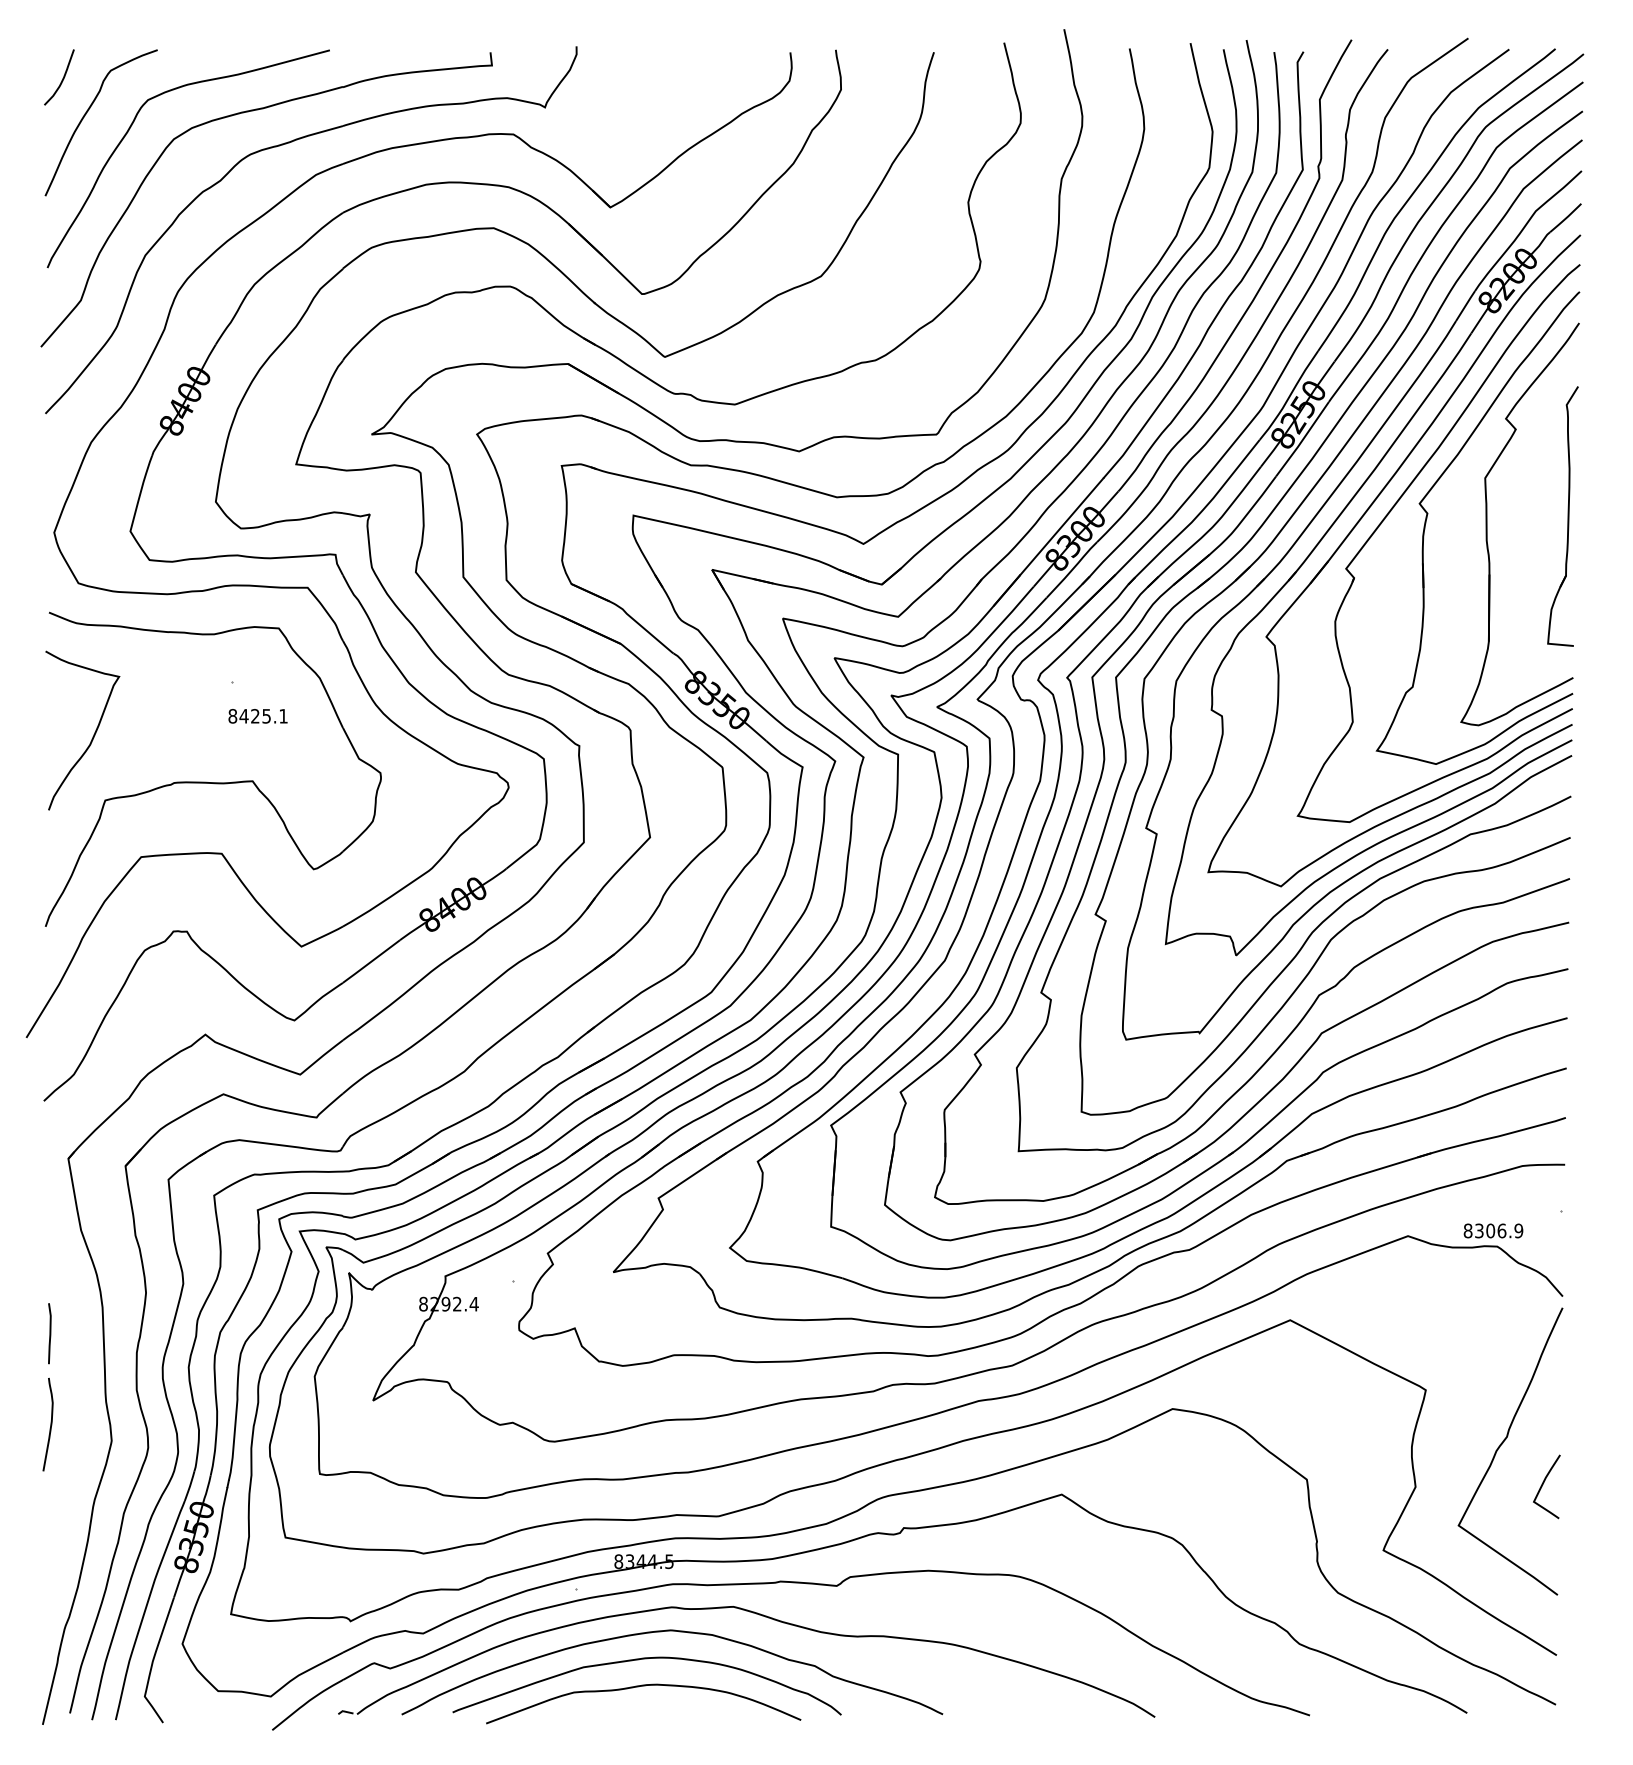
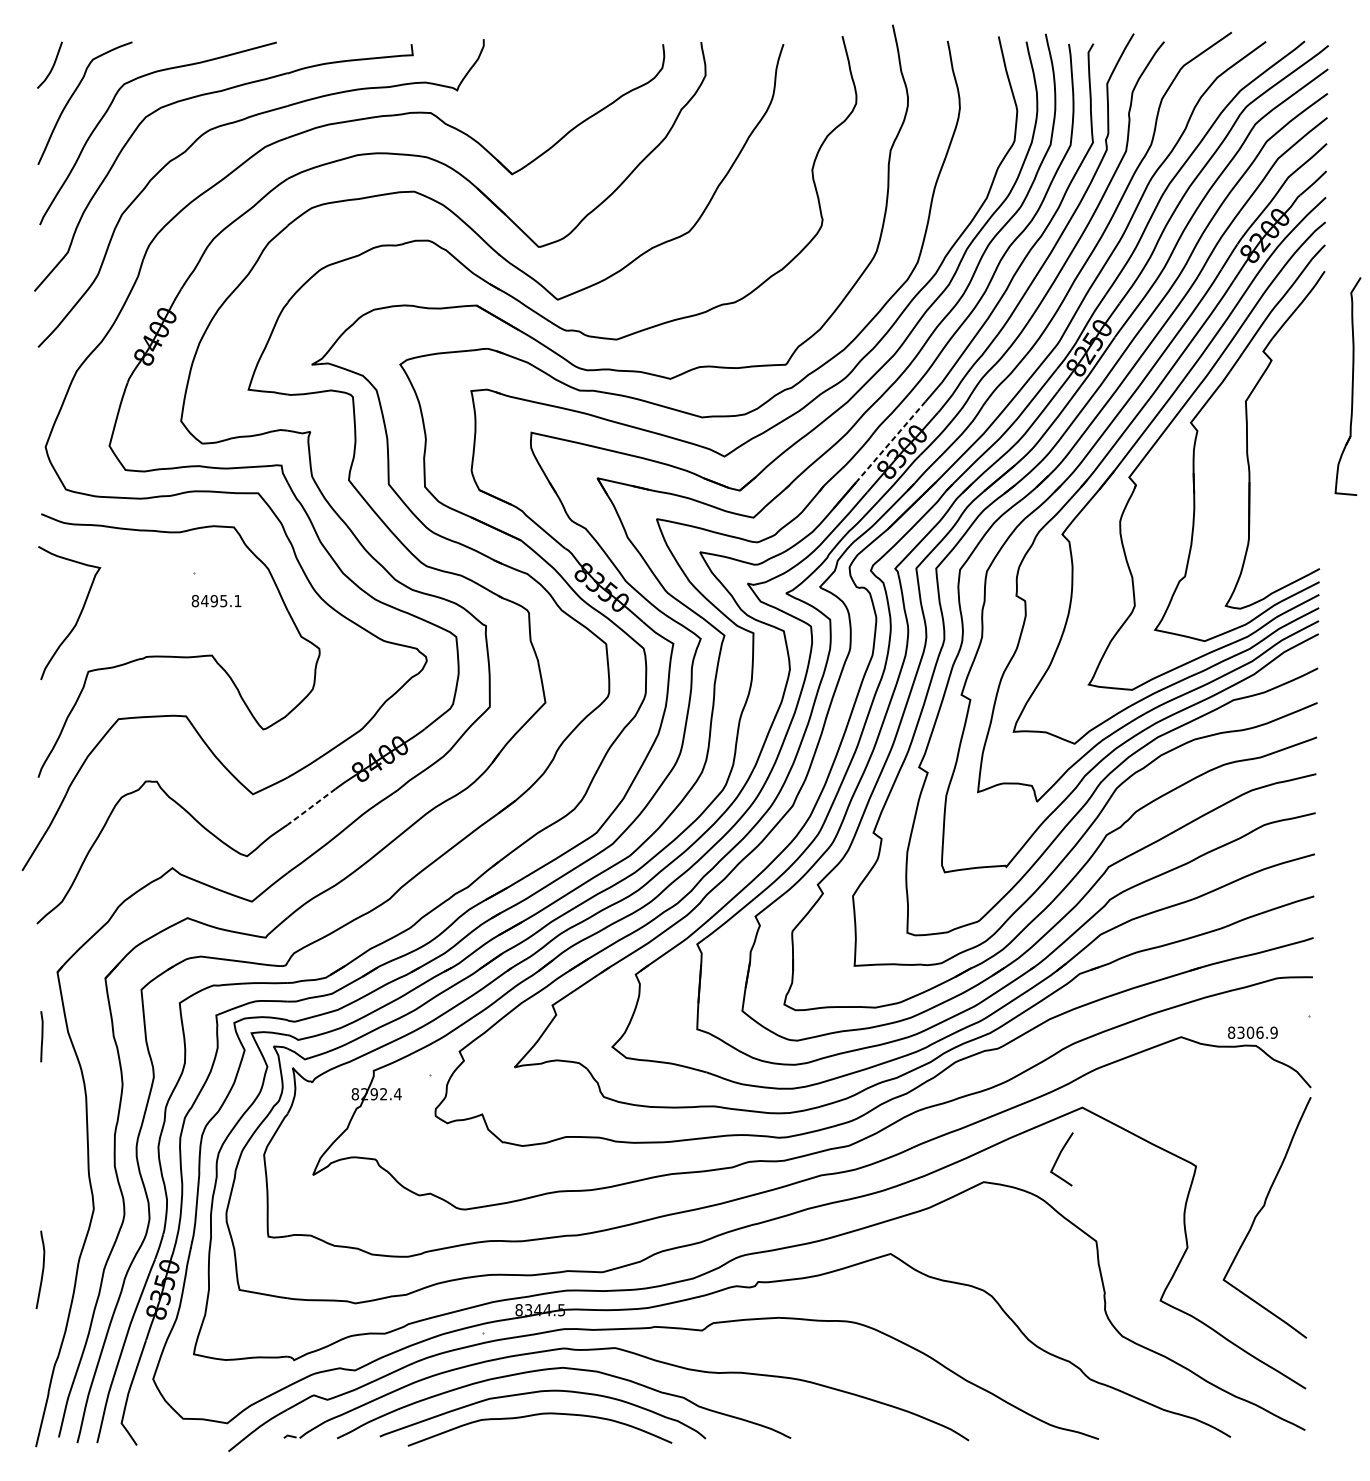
part: (1562, 516) -> (1347, 386), moved
line: (1061, 526) -> (890, 441), solid -> dashed
text: (255, 716) -> (214, 601), 8425.1 -> 8495.1
line: (370, 962) -> (310, 807), solid -> dashed
line: (49, 1333) -> (41, 1036), moved
curve: (50, 1424) -> (42, 1269), moved
curve: (1543, 1484) -> (1059, 1157), moved

